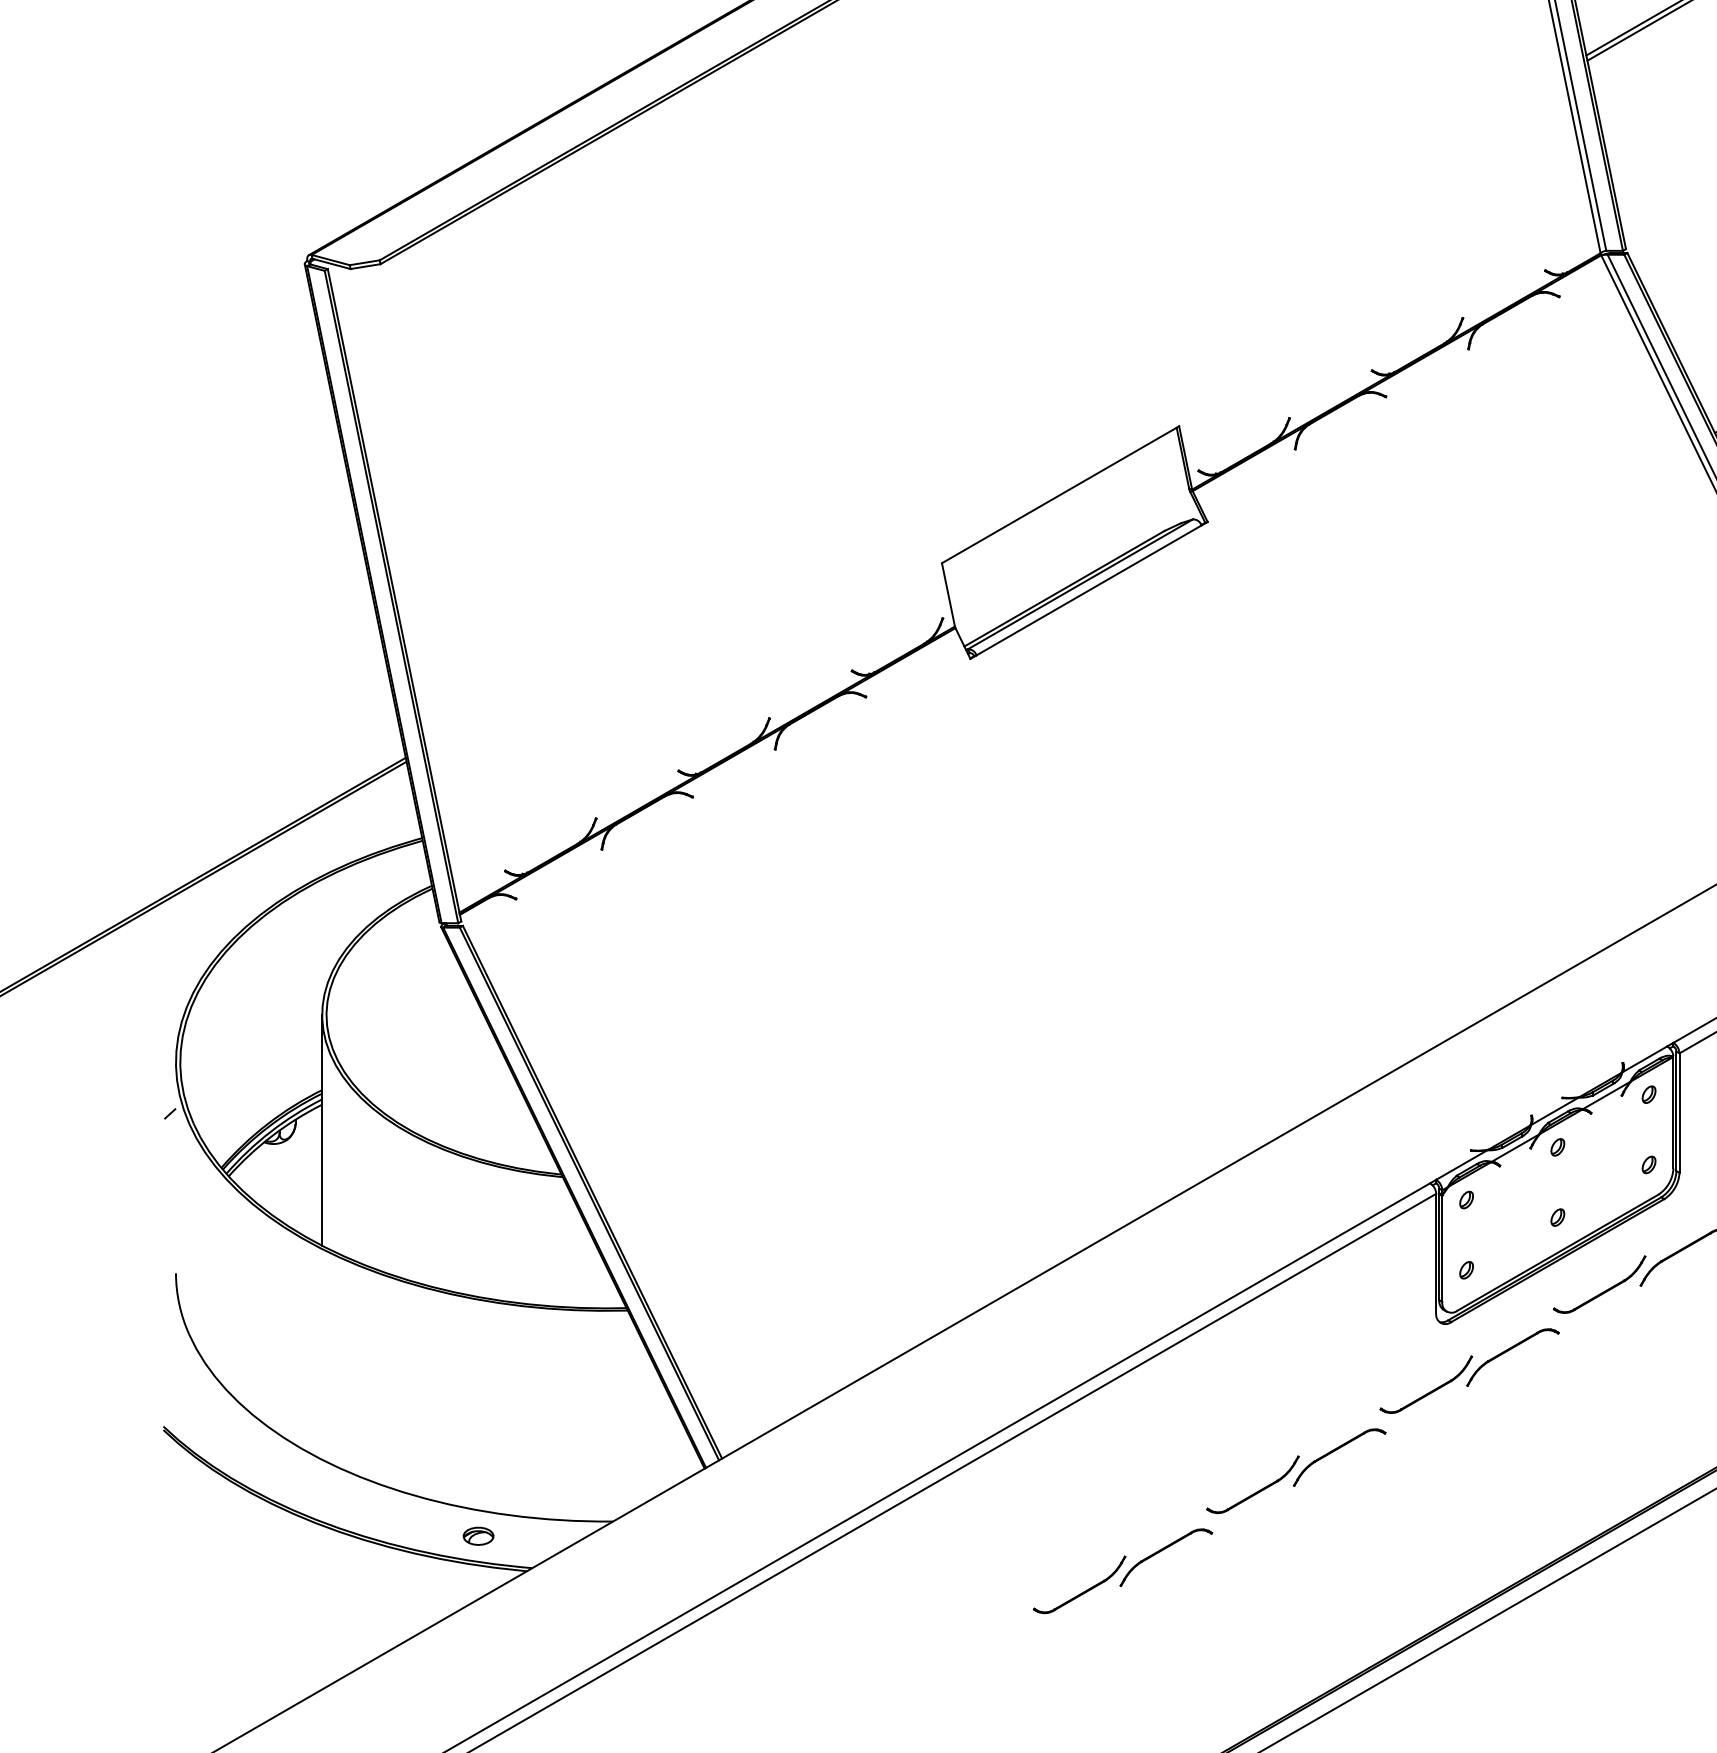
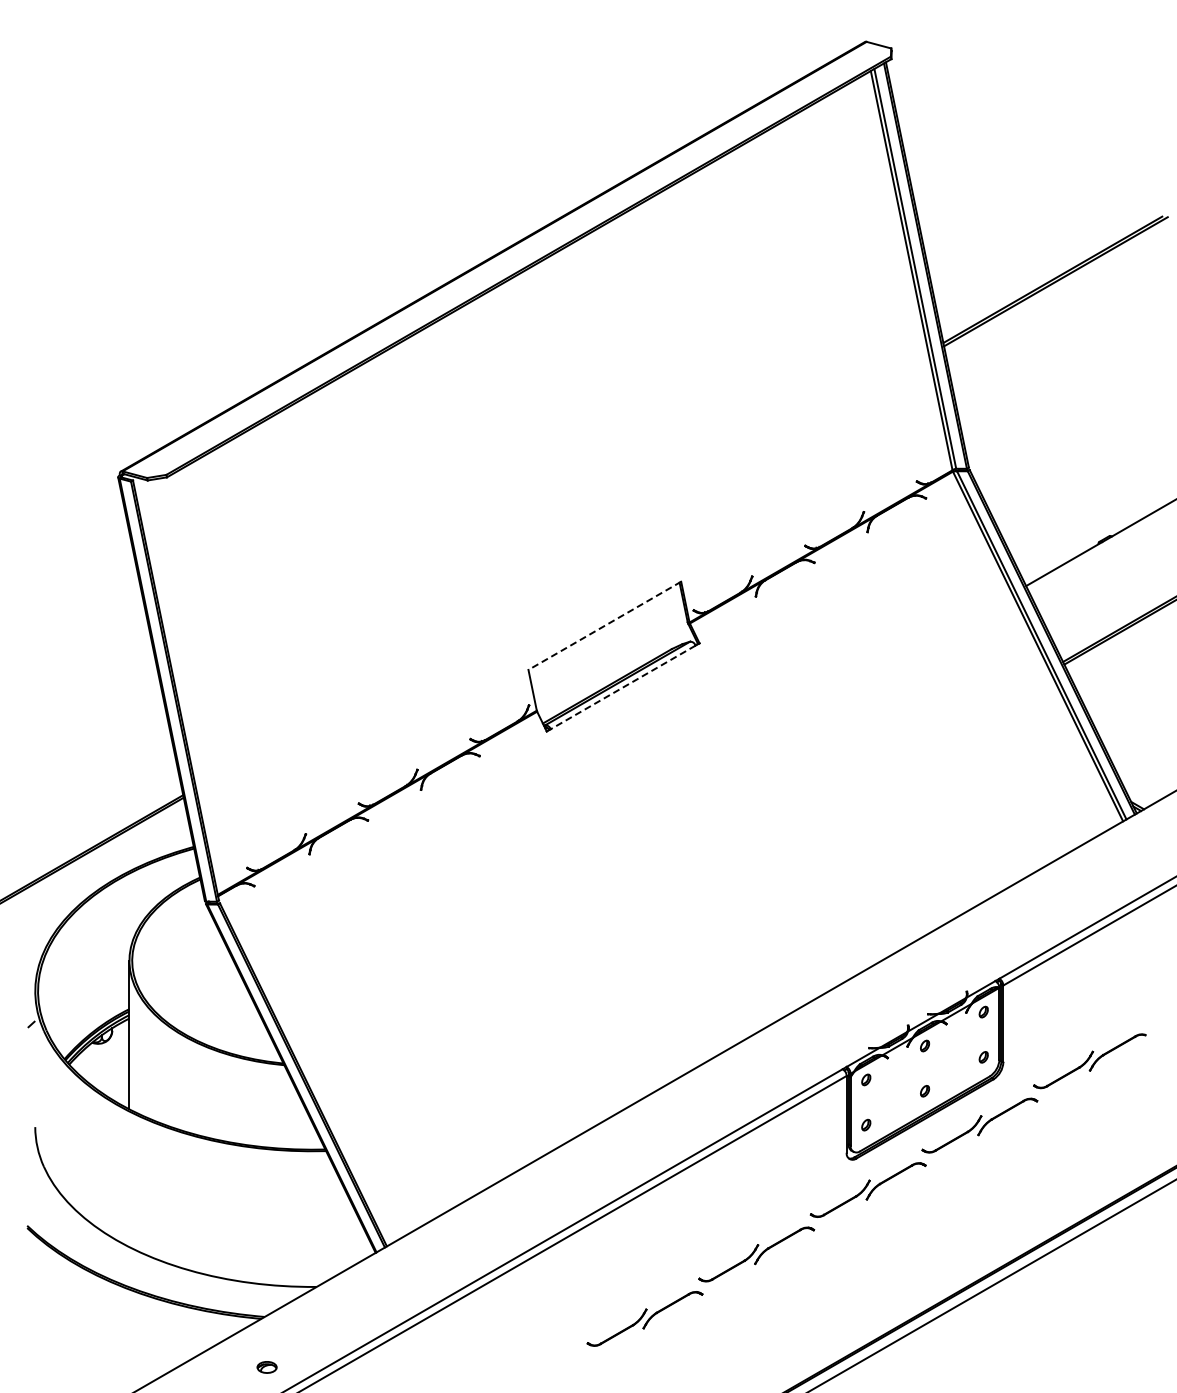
line: (1060, 495) -> (604, 626), solid -> dashed
line: (1089, 590) -> (623, 687), solid -> dashed
part: (477, 1536) -> (266, 1367), moved

